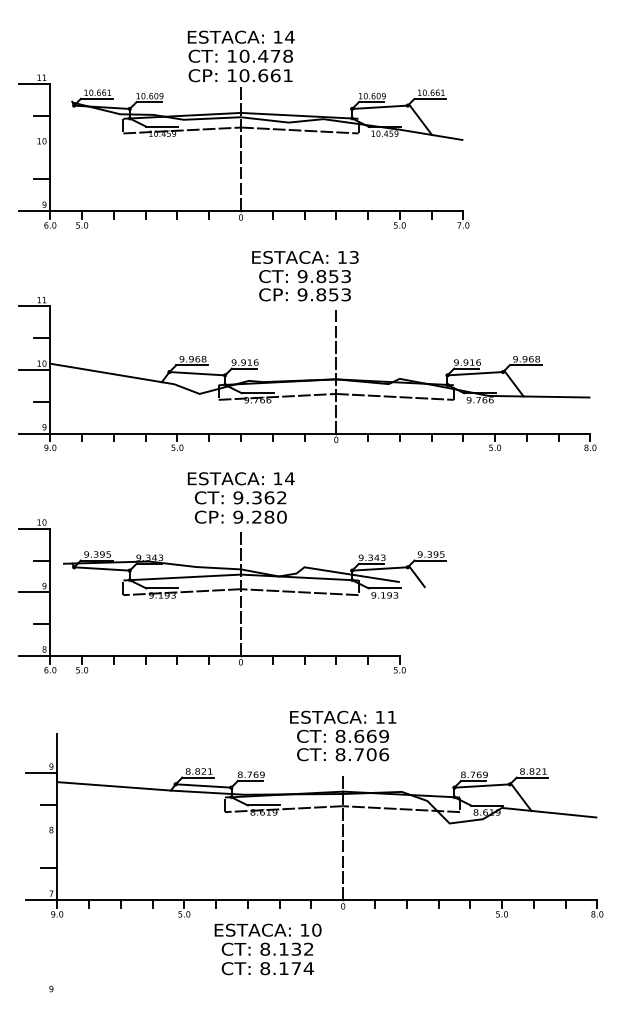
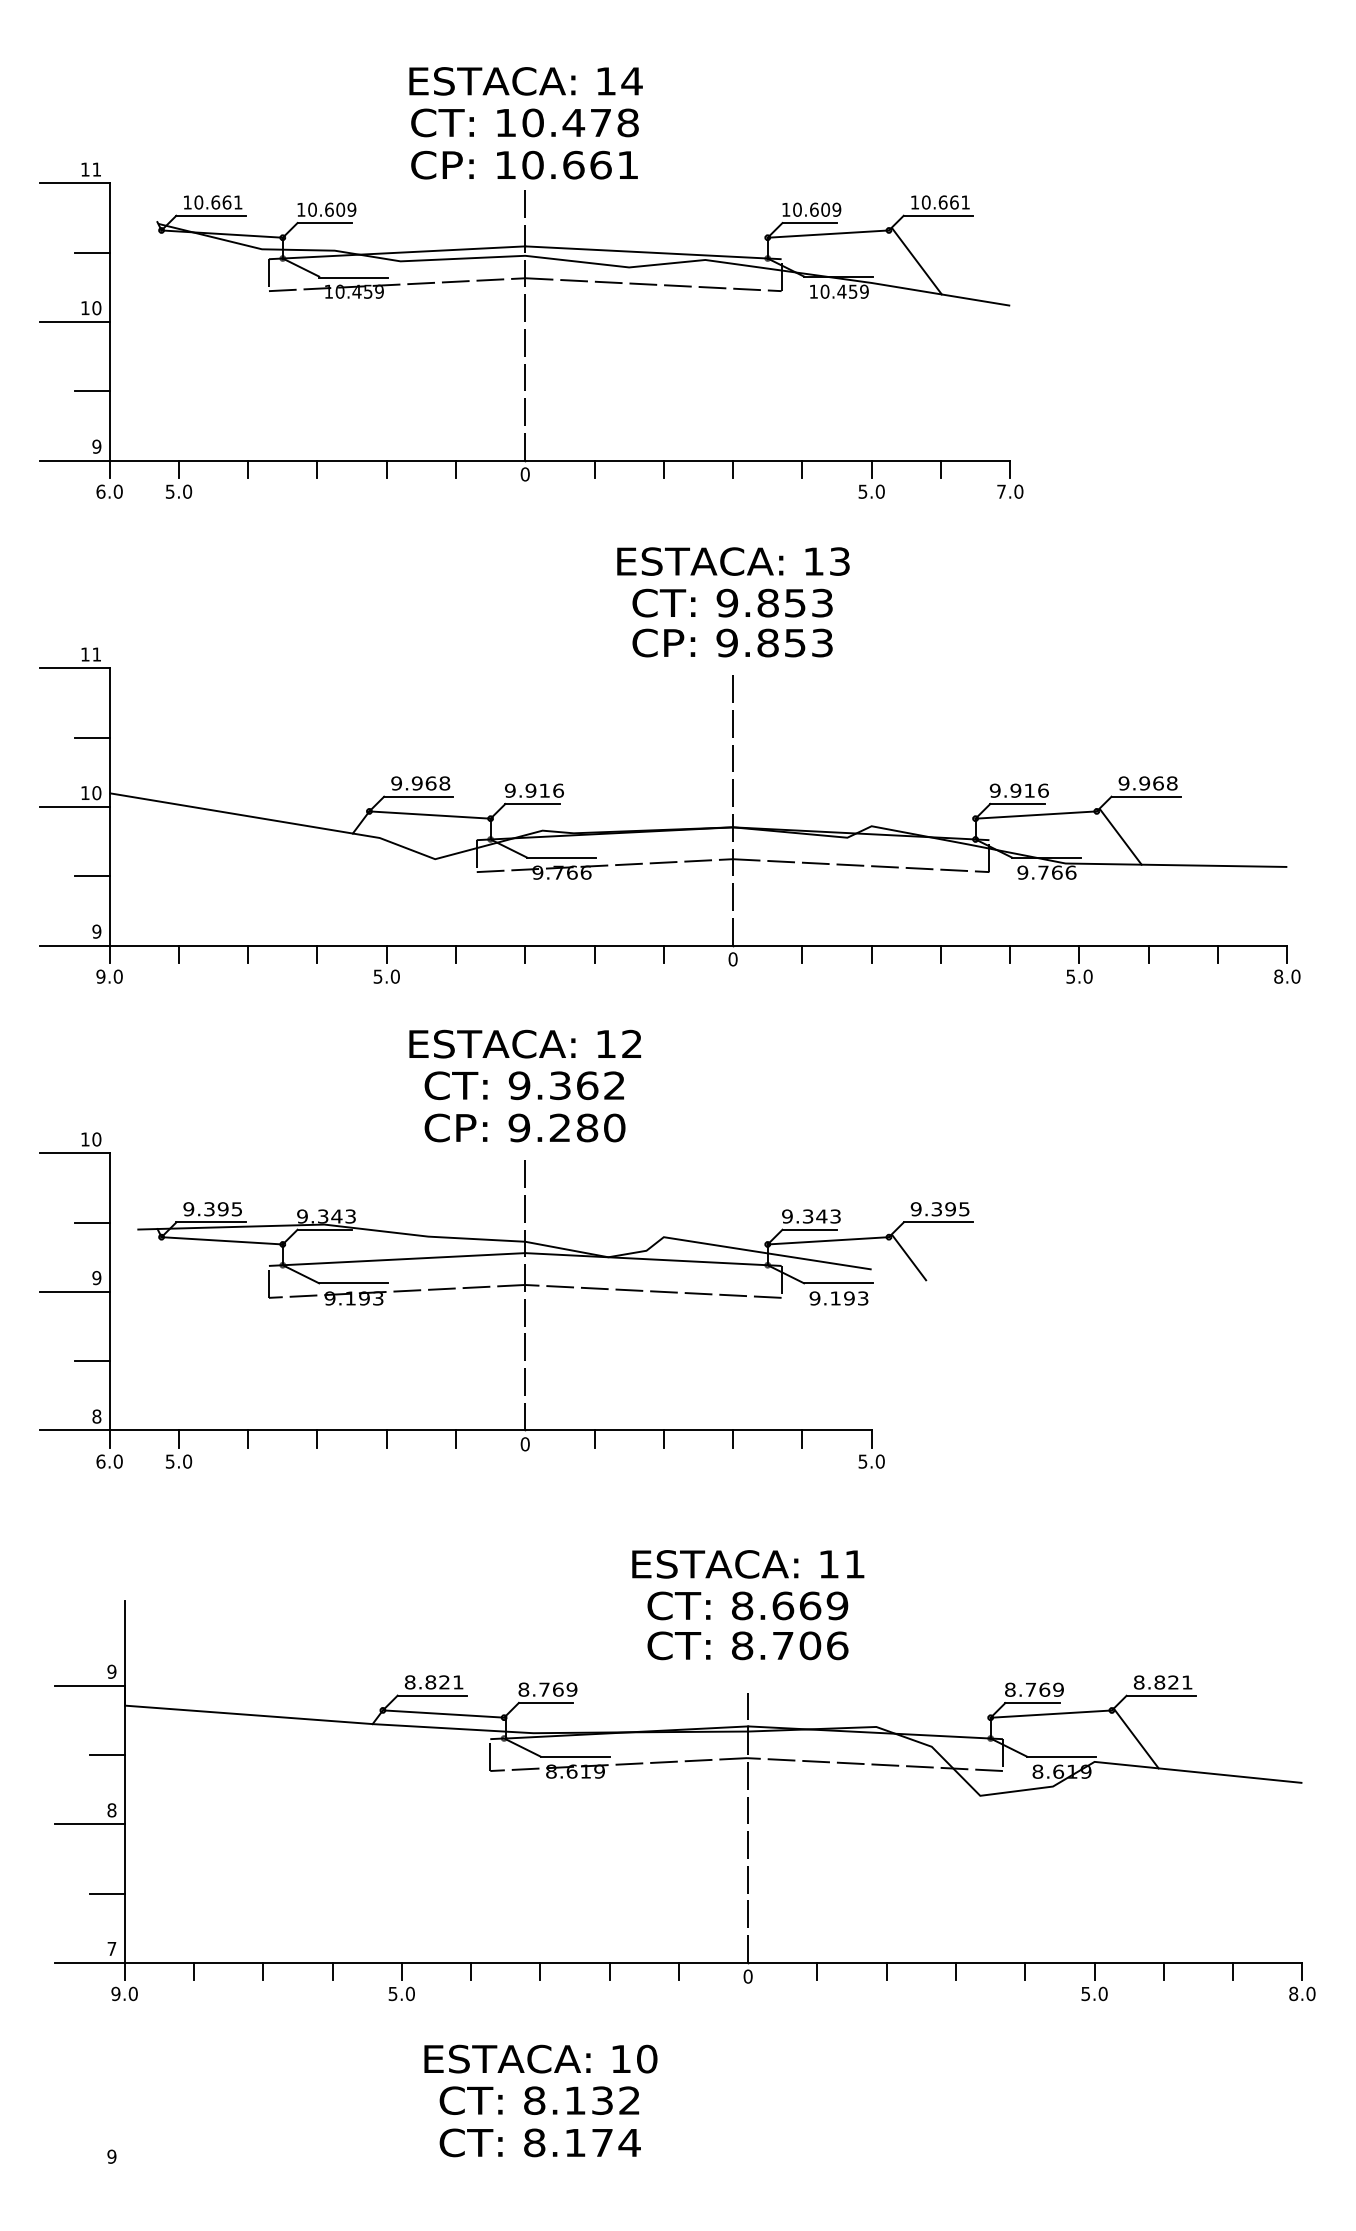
line: (34, 147) -> (75, 321), added
text: (305, 276) -> (733, 603), moved
text: (289, 478) -> (631, 1043), 14 -> 12
line: (41, 836) -> (90, 1824), added
text: (267, 949) -> (539, 2101), moved

